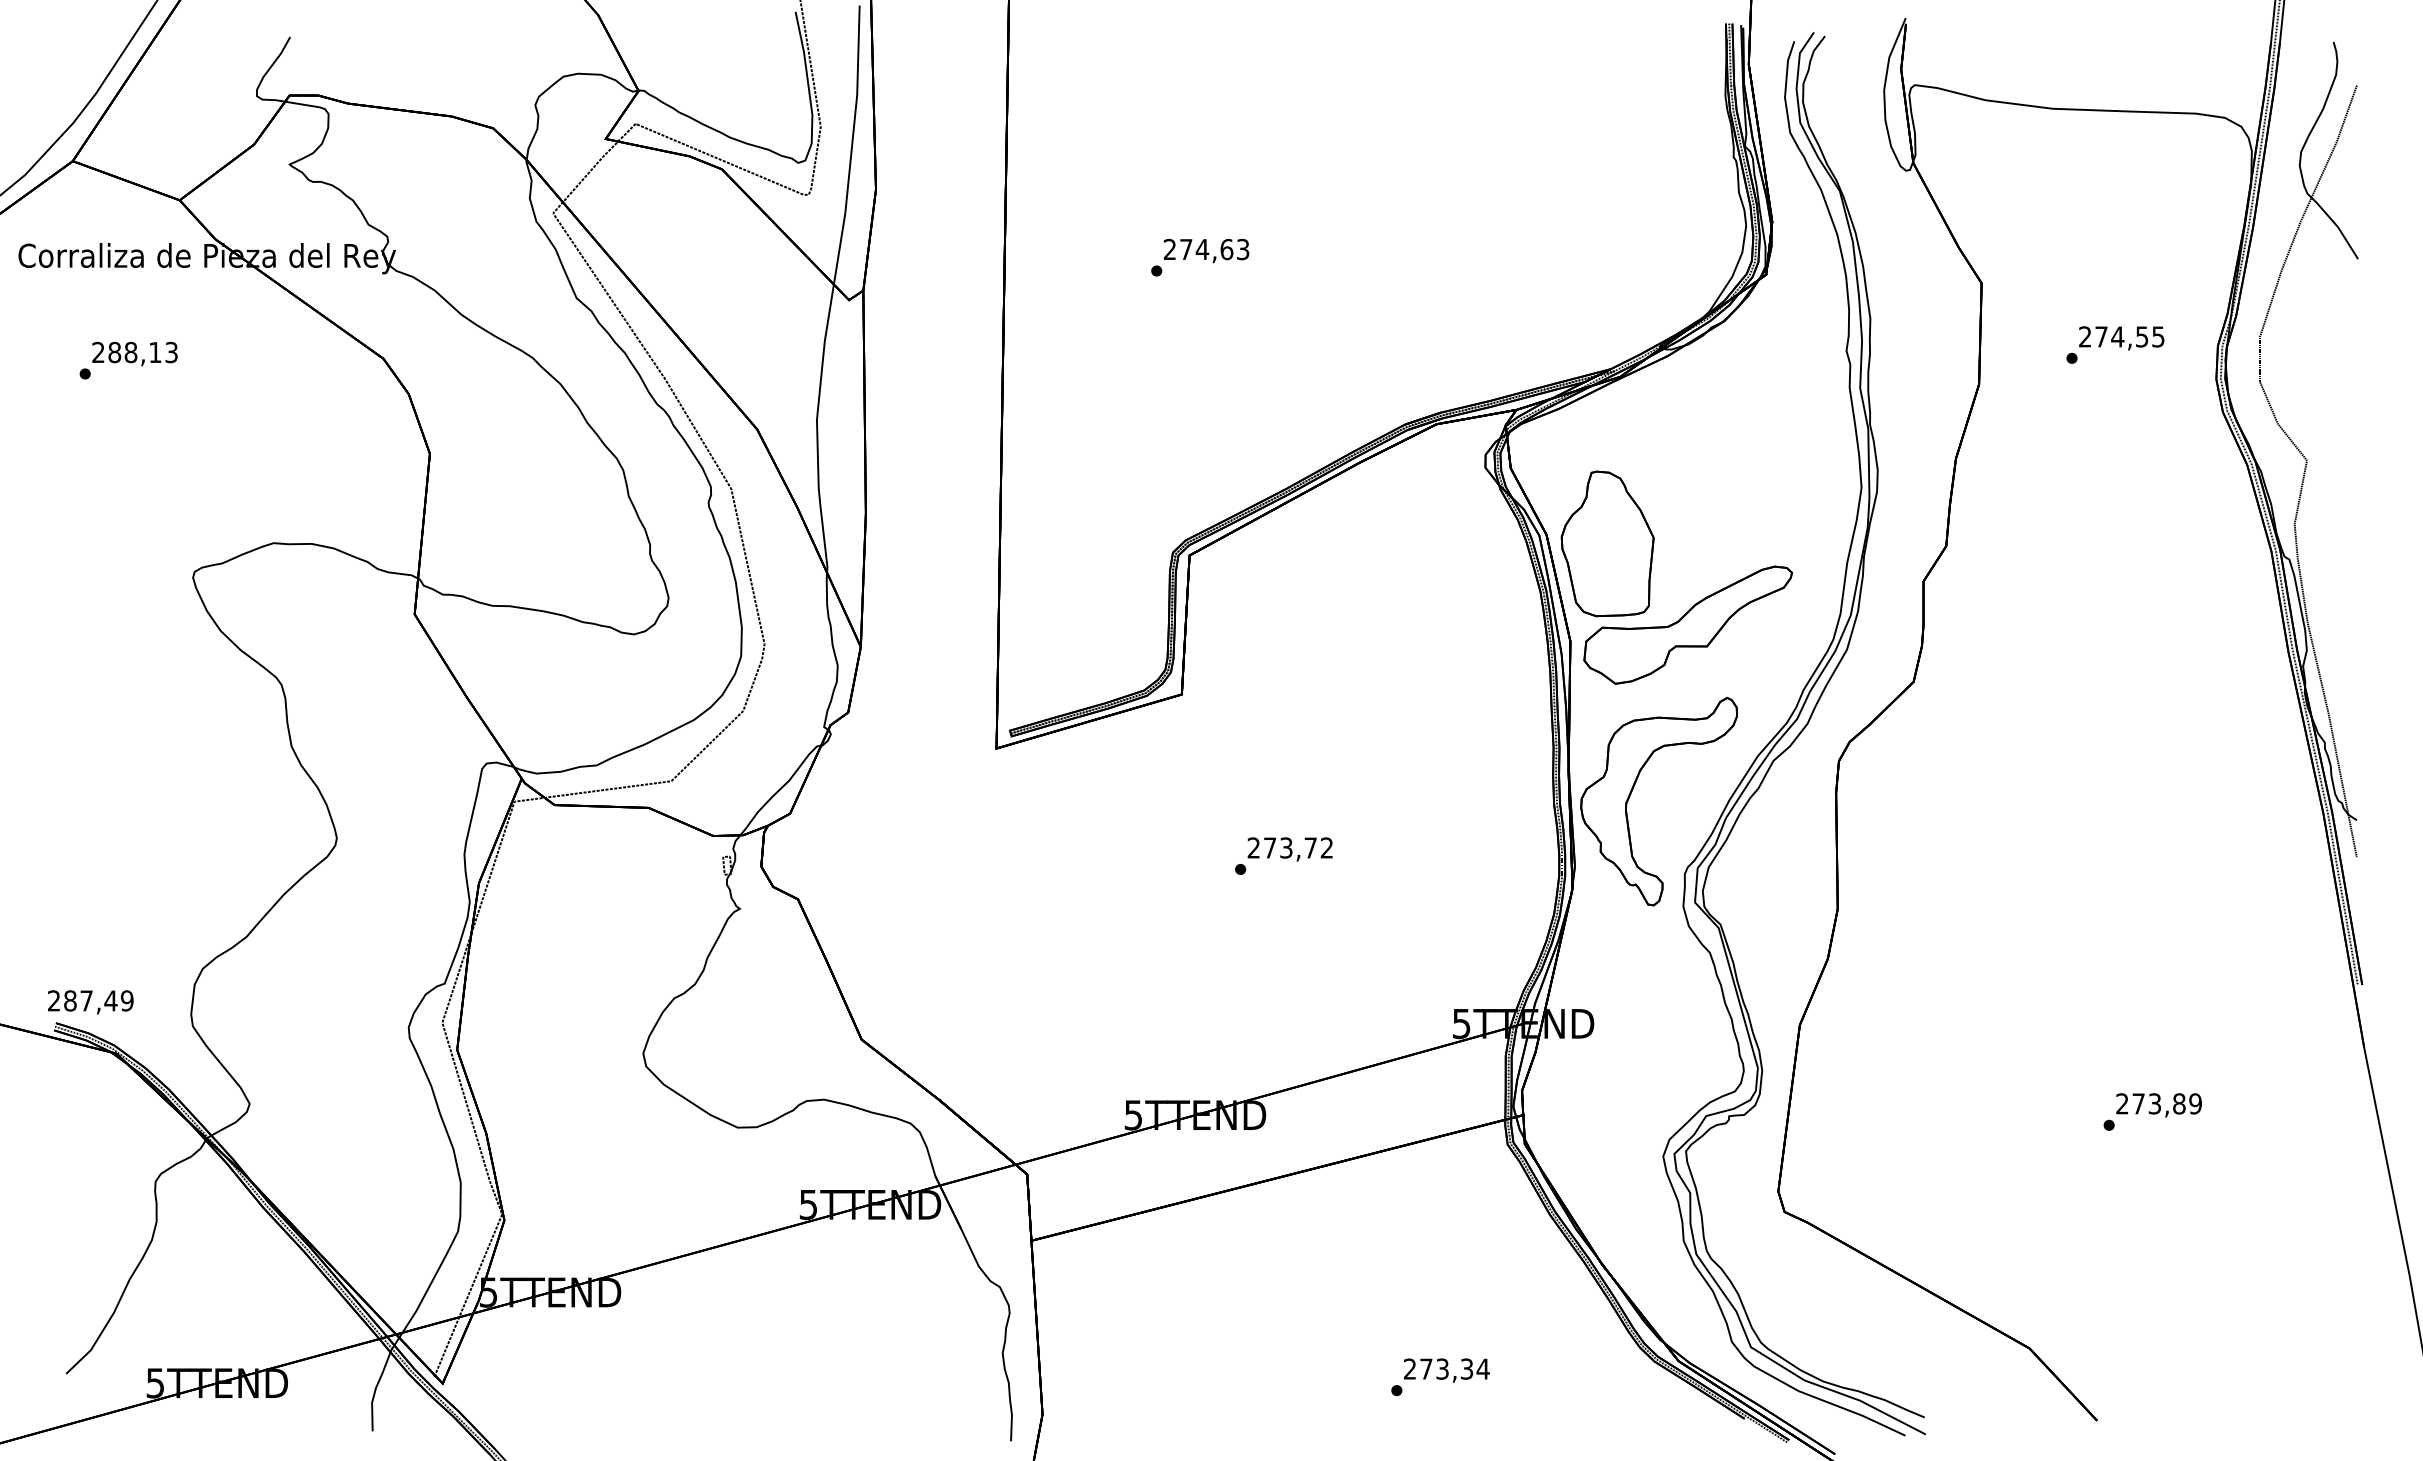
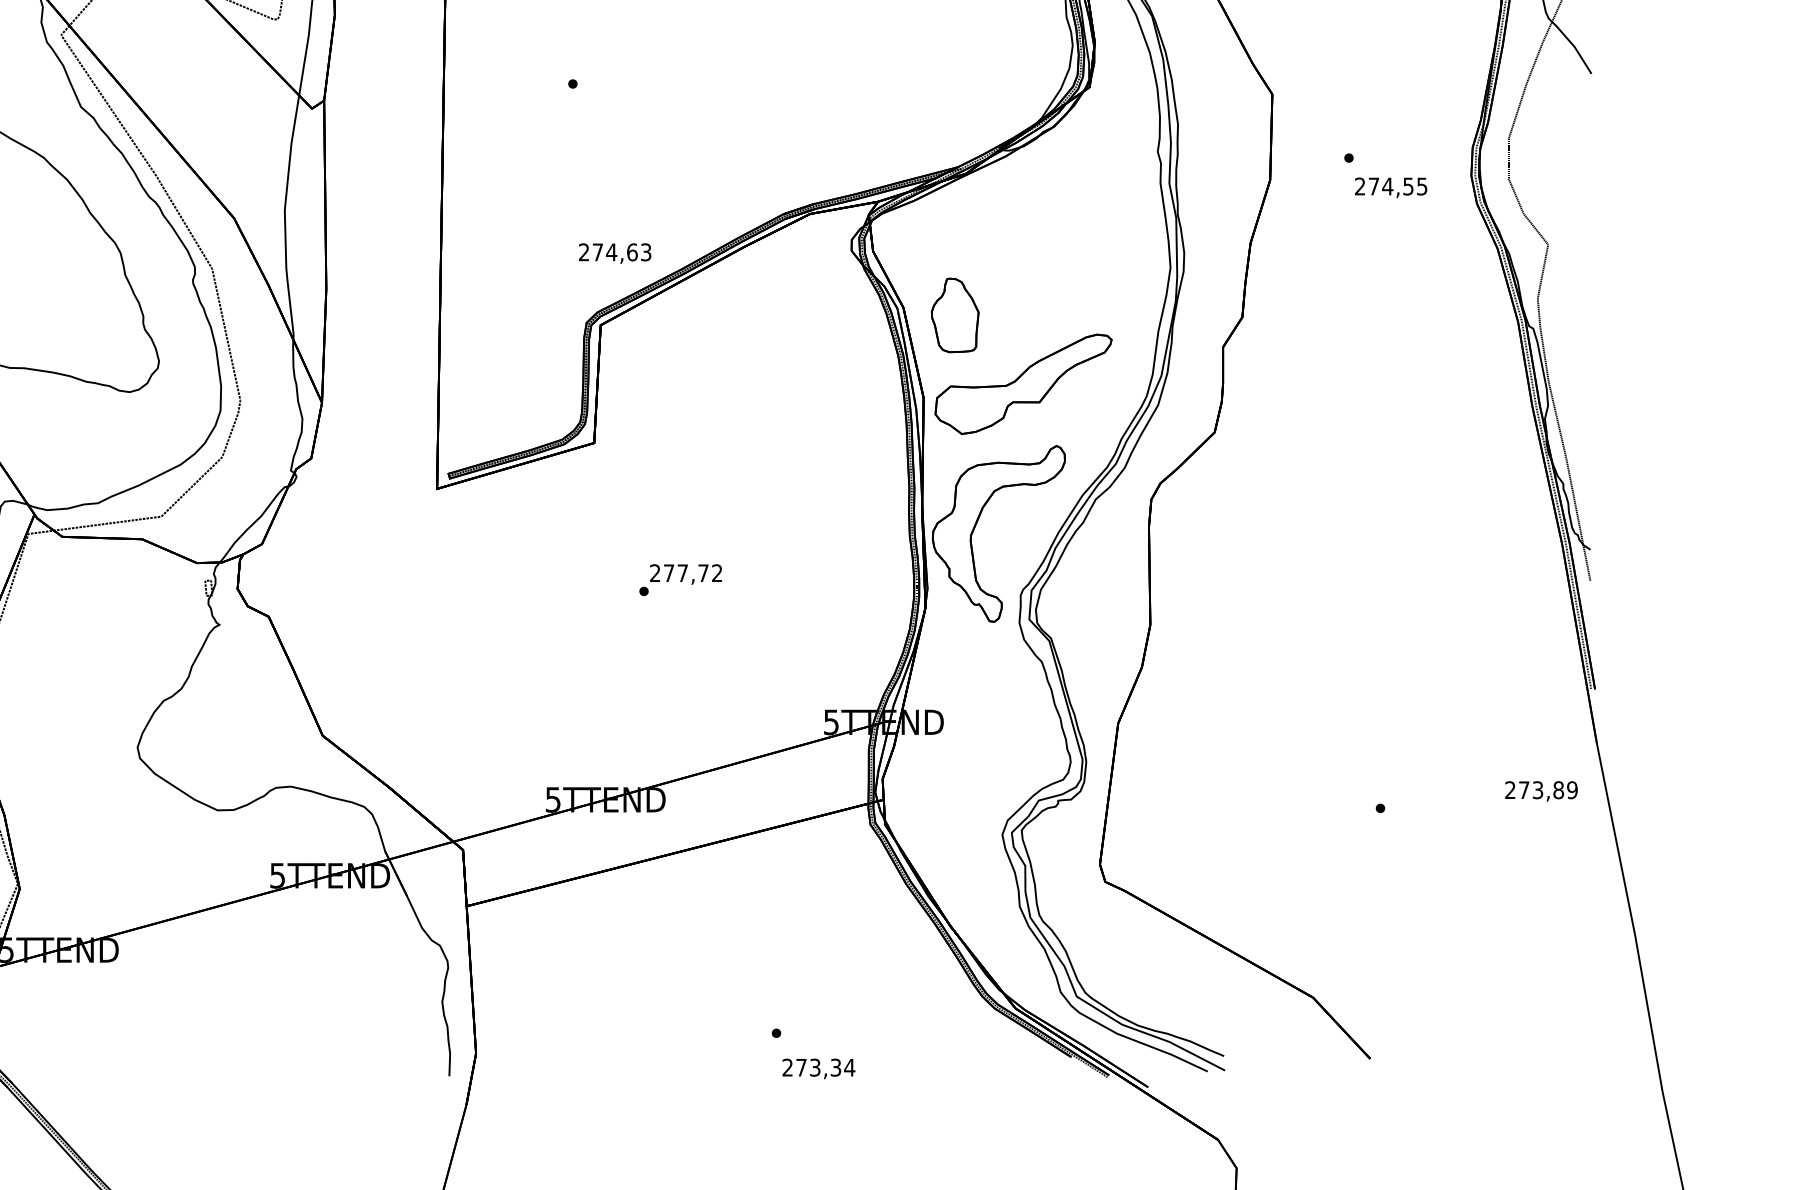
text: (1206, 250) -> (615, 253), moved
text: (2121, 338) -> (1390, 187), moved
part: (1607, 543) -> (955, 315), size x0.6
text: (1286, 847) -> (682, 572), 273,72 -> 277,72
text: (2158, 1105) -> (1541, 791), moved
text: (1446, 1370) -> (818, 1068), moved

